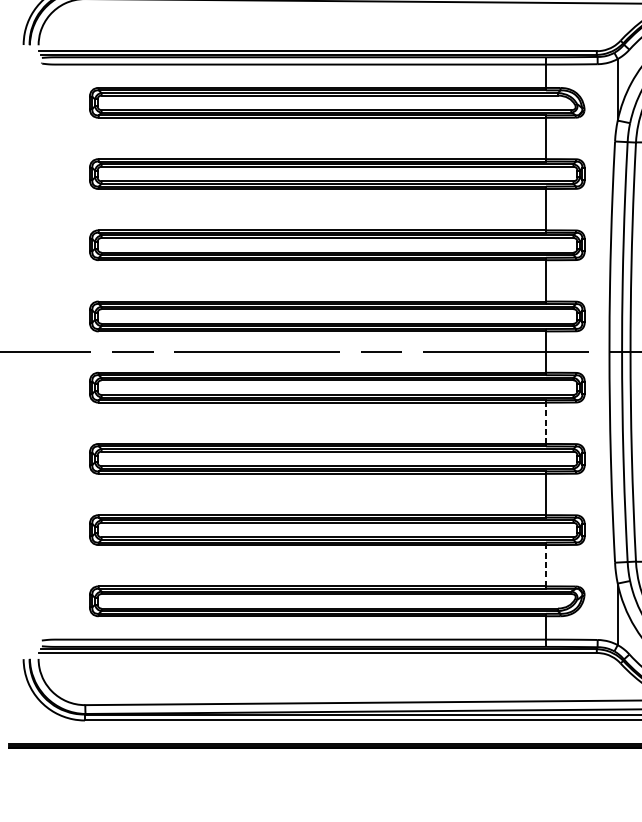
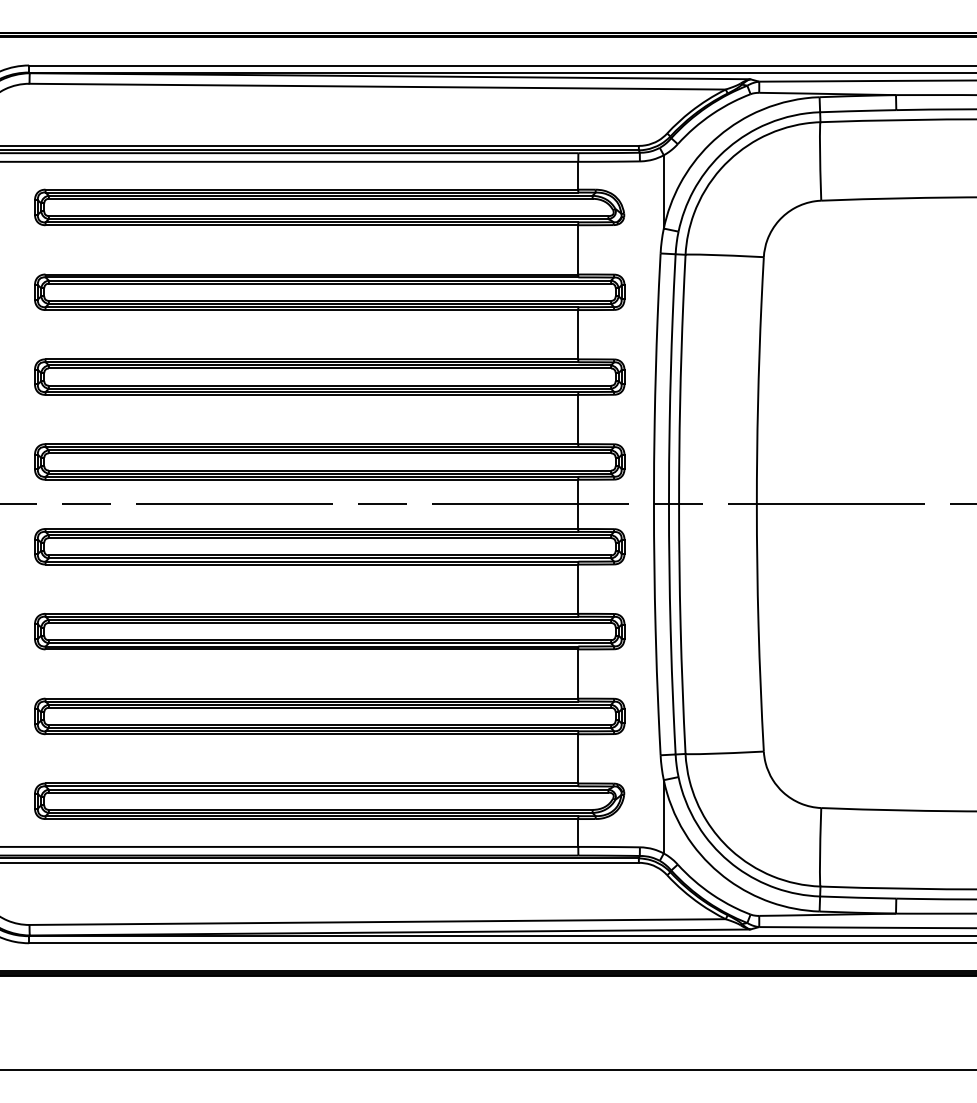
line: (546, 423) -> (578, 589), dashed -> solid
line: (546, 565) -> (578, 758), dashed -> solid

